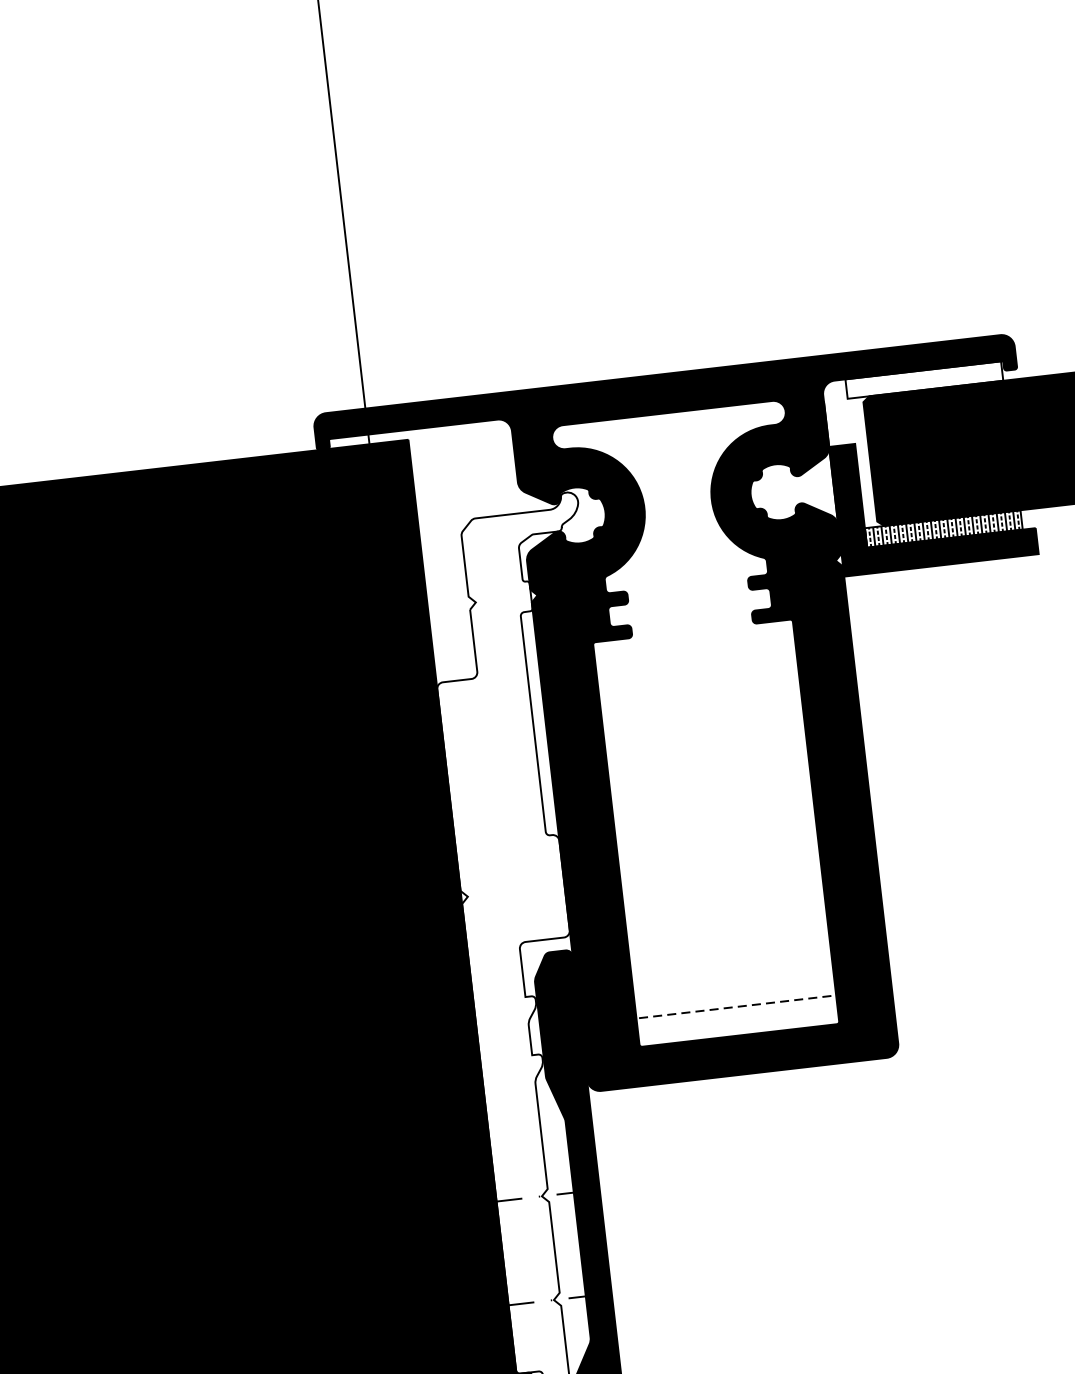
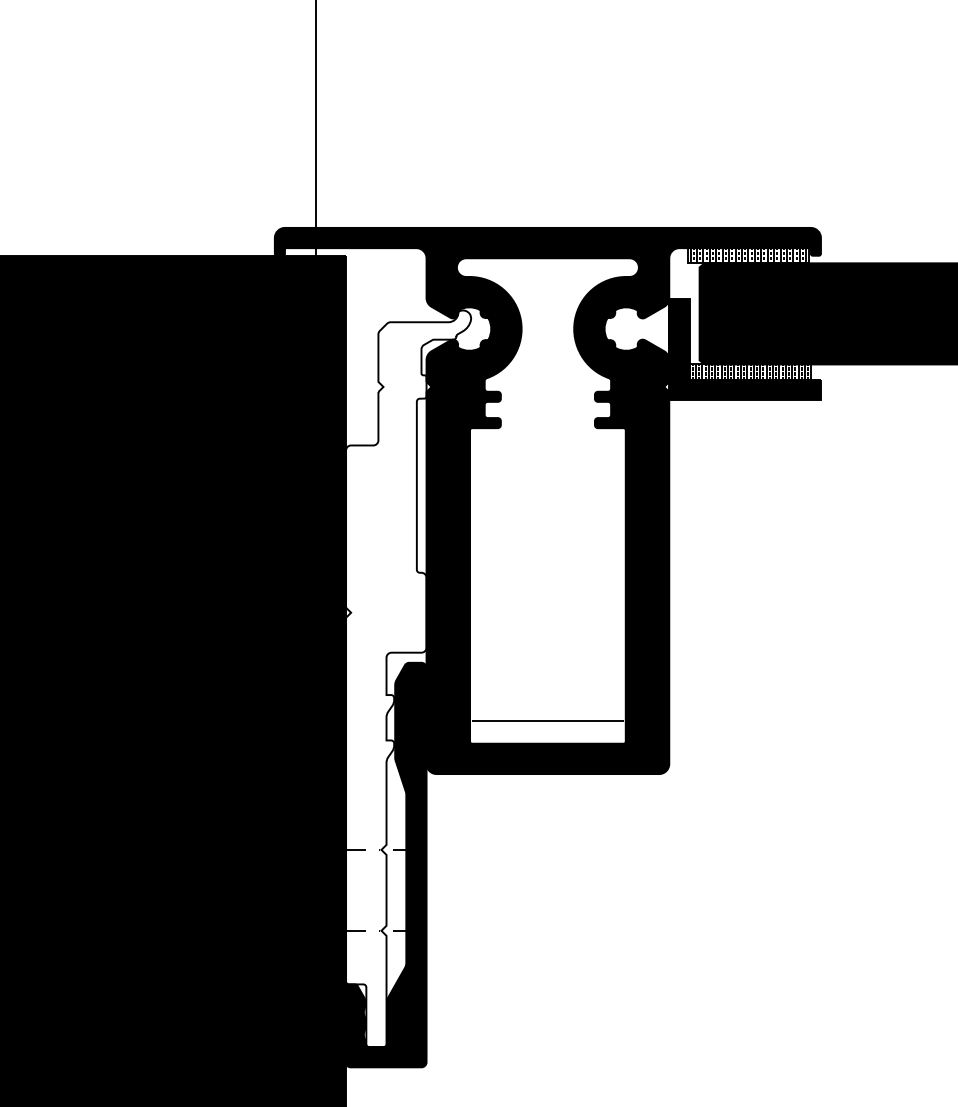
hatch: (924, 379) -> (748, 255), added
line: (735, 1007) -> (547, 721), dashed -> solid

